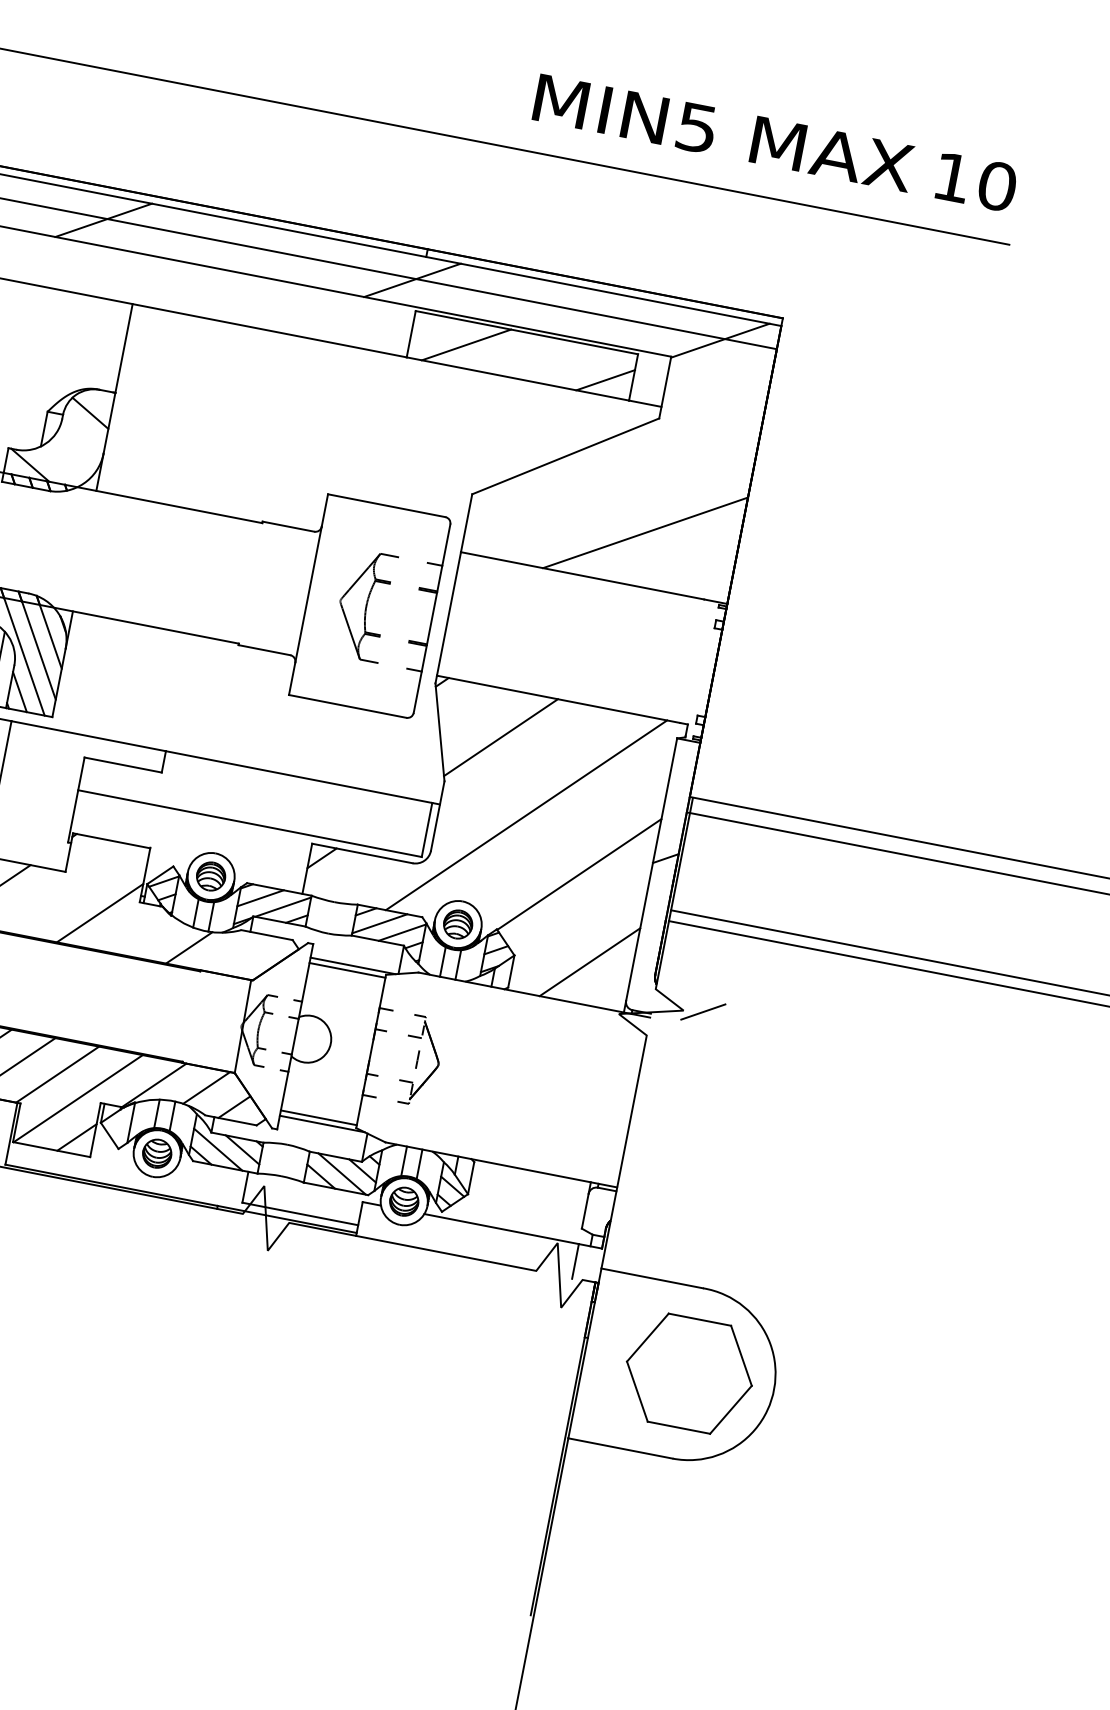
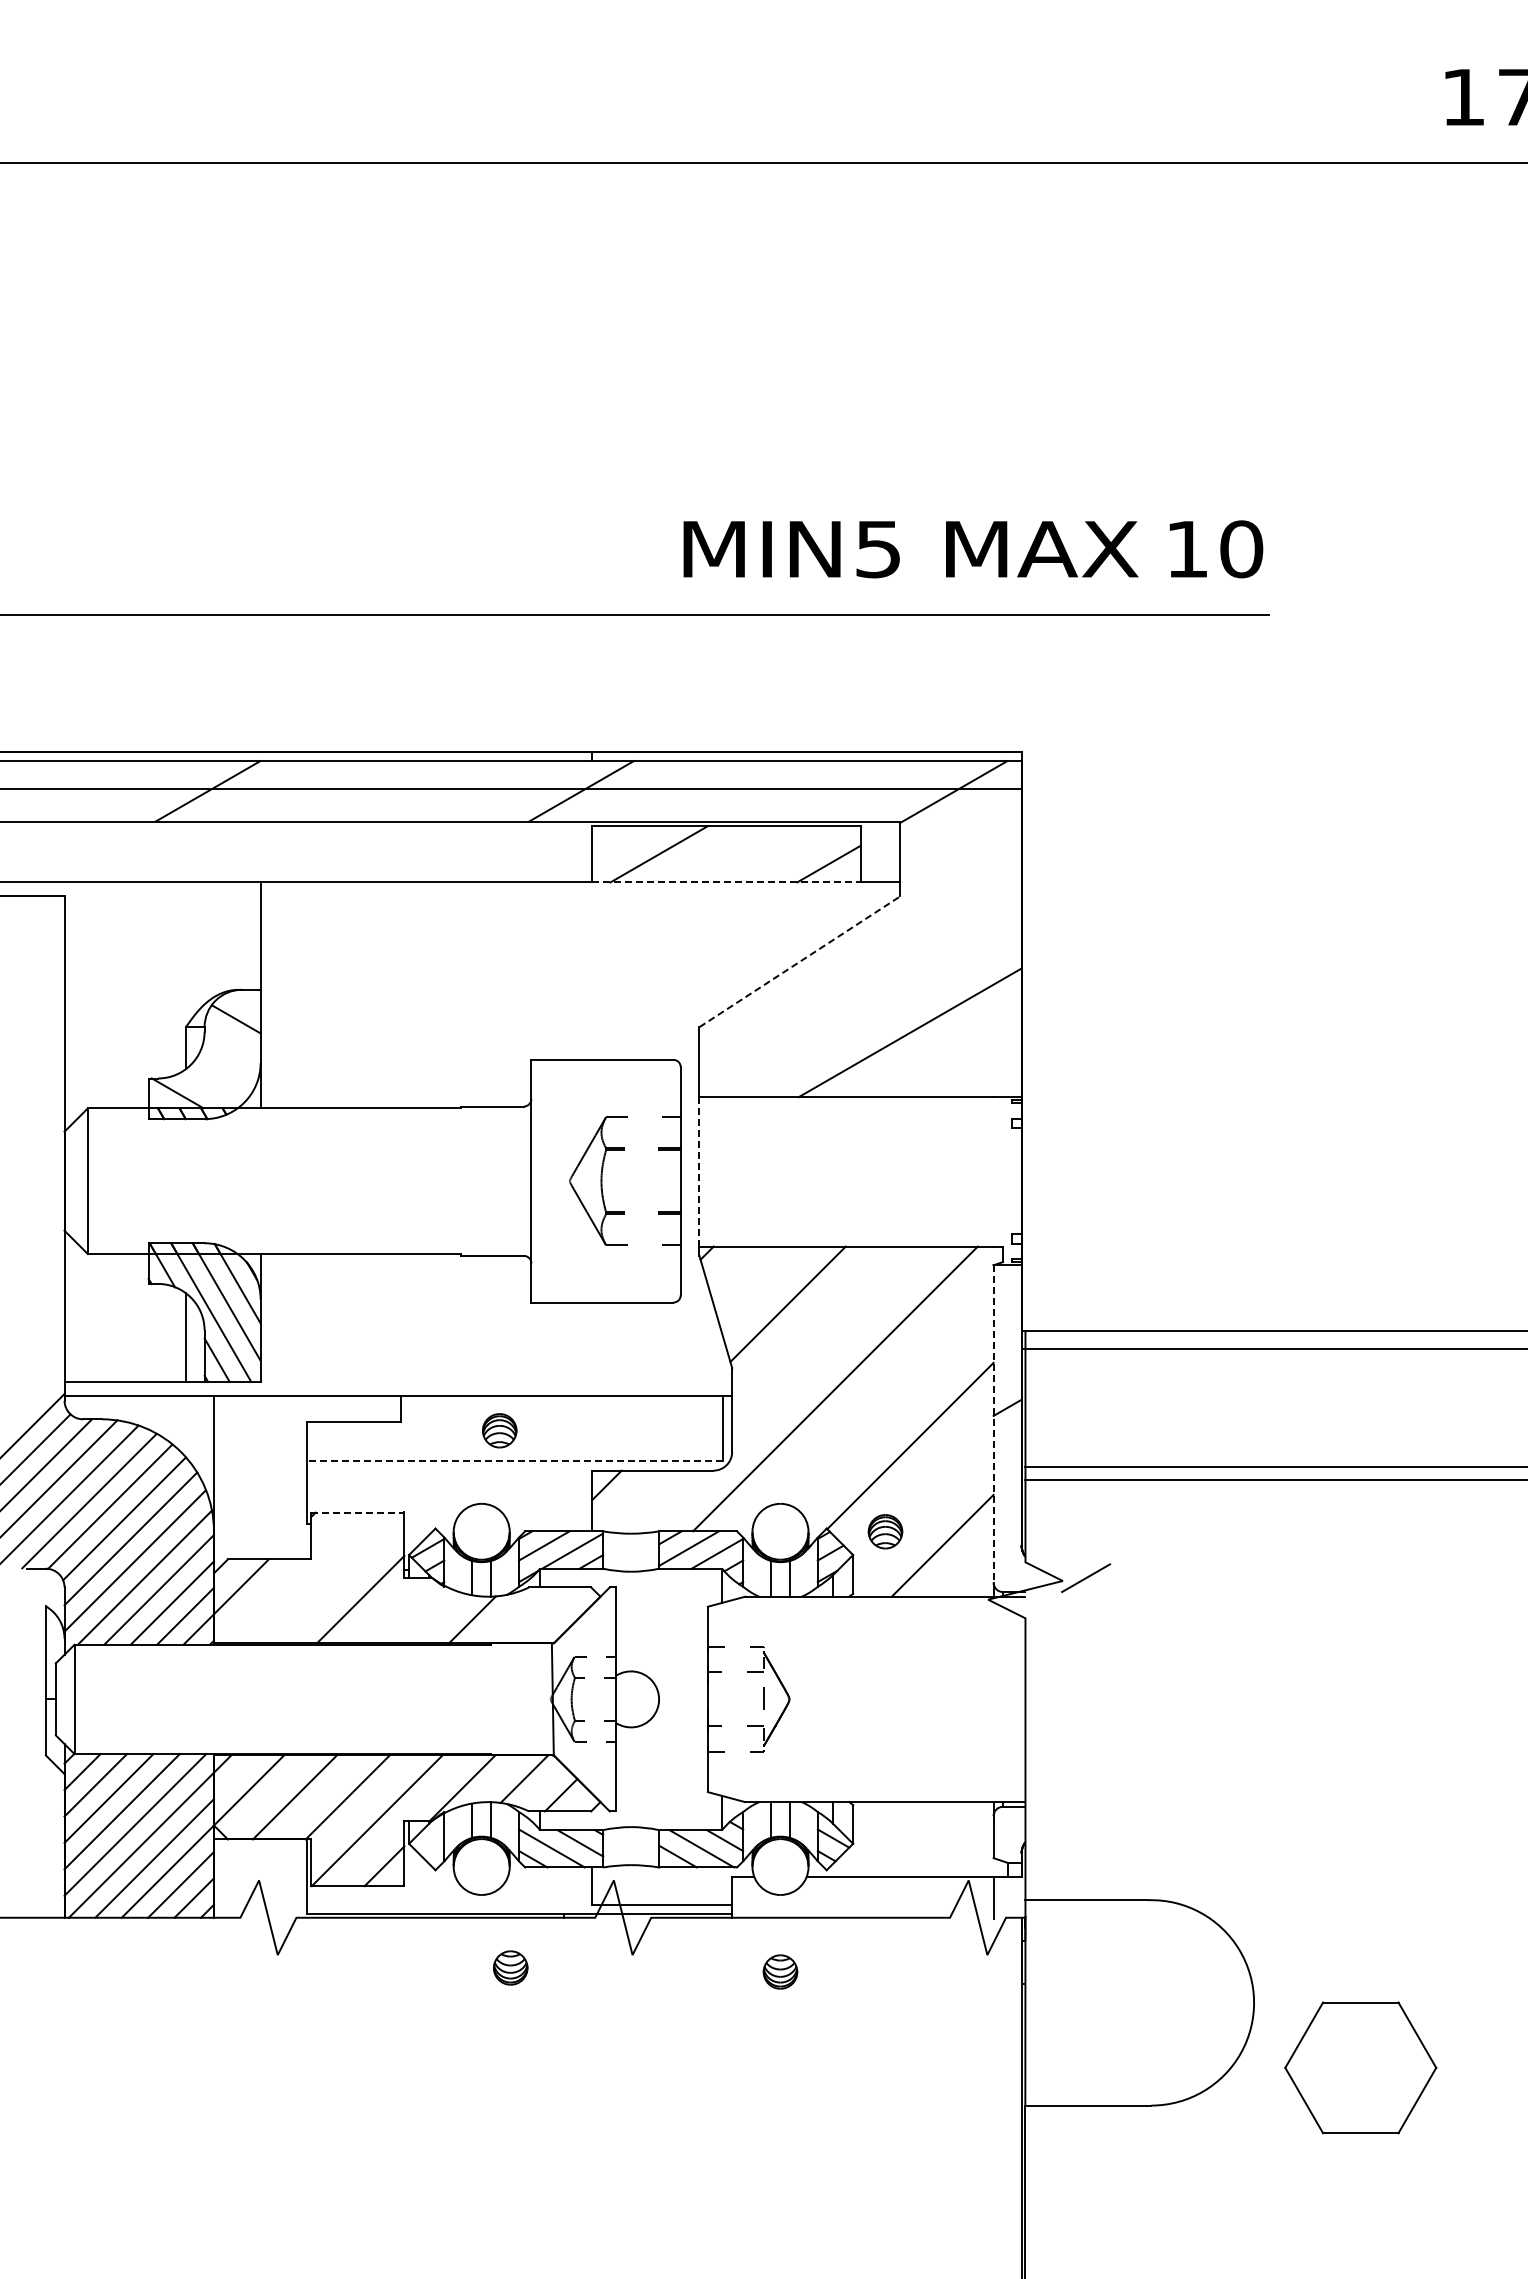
line: (518, 379) -> (727, 882), solid -> dashed
line: (565, 456) -> (799, 961), solid -> dashed
line: (449, 613) -> (699, 1171), solid -> dashed
line: (250, 823) -> (515, 1461), solid -> dashed
line: (111, 840) -> (357, 1512), solid -> dashed
line: (651, 869) -> (993, 1423), solid -> dashed
part: (210, 876) -> (499, 1430), moved
part: (458, 924) -> (885, 1531), moved
line: (353, 965) -> (667, 1603), removed
line: (347, 970) -> (661, 1610), removed
line: (318, 1117) -> (661, 1788), removed
line: (322, 1124) -> (667, 1795), removed
part: (157, 1153) -> (510, 1967), moved
part: (404, 1201) -> (780, 1971), moved
part: (689, 1373) -> (1360, 2067), moved

